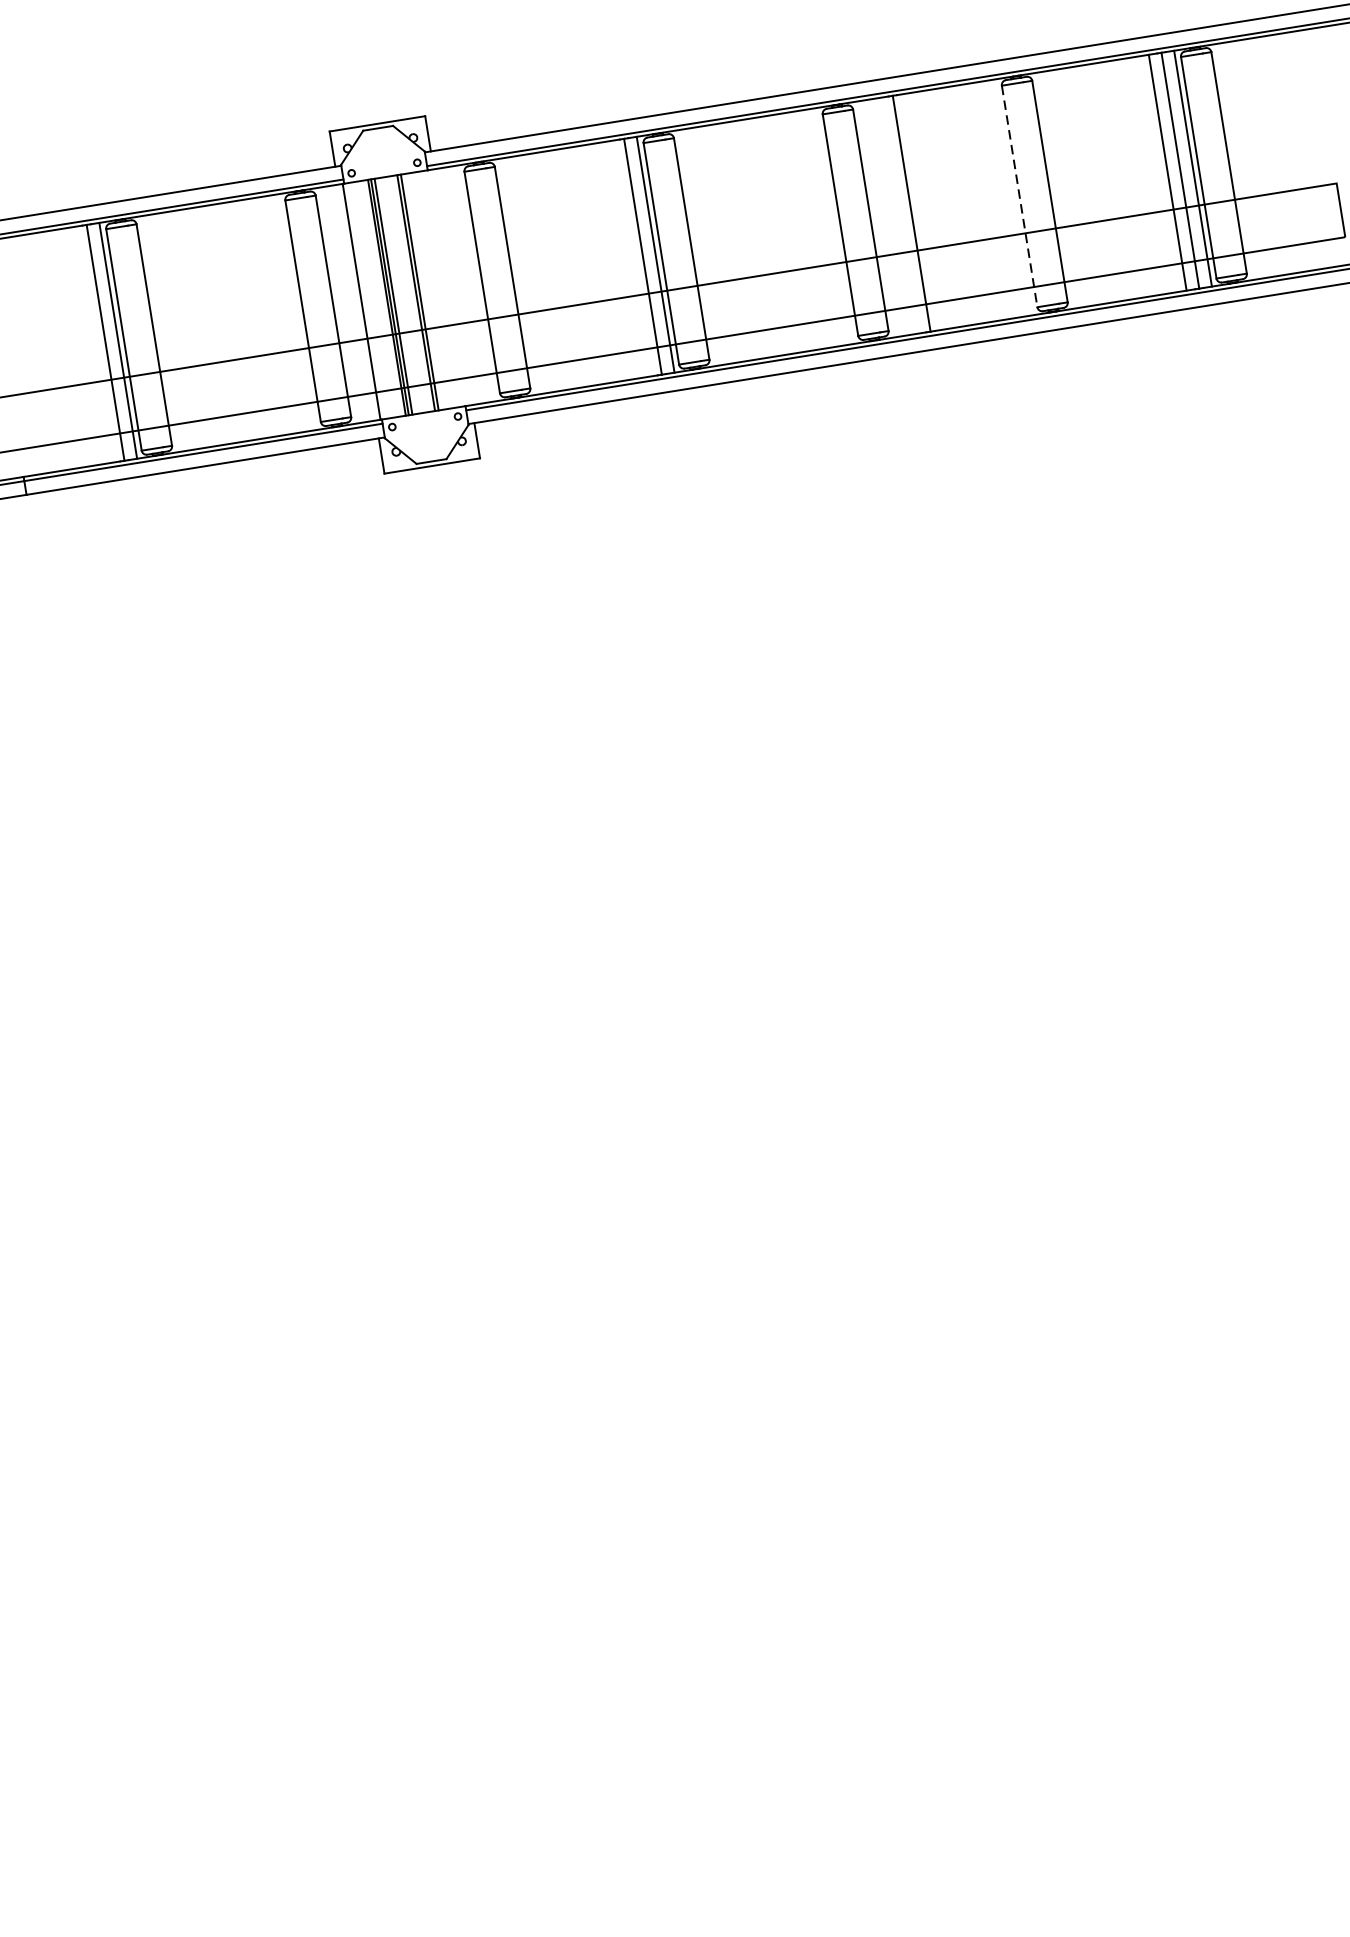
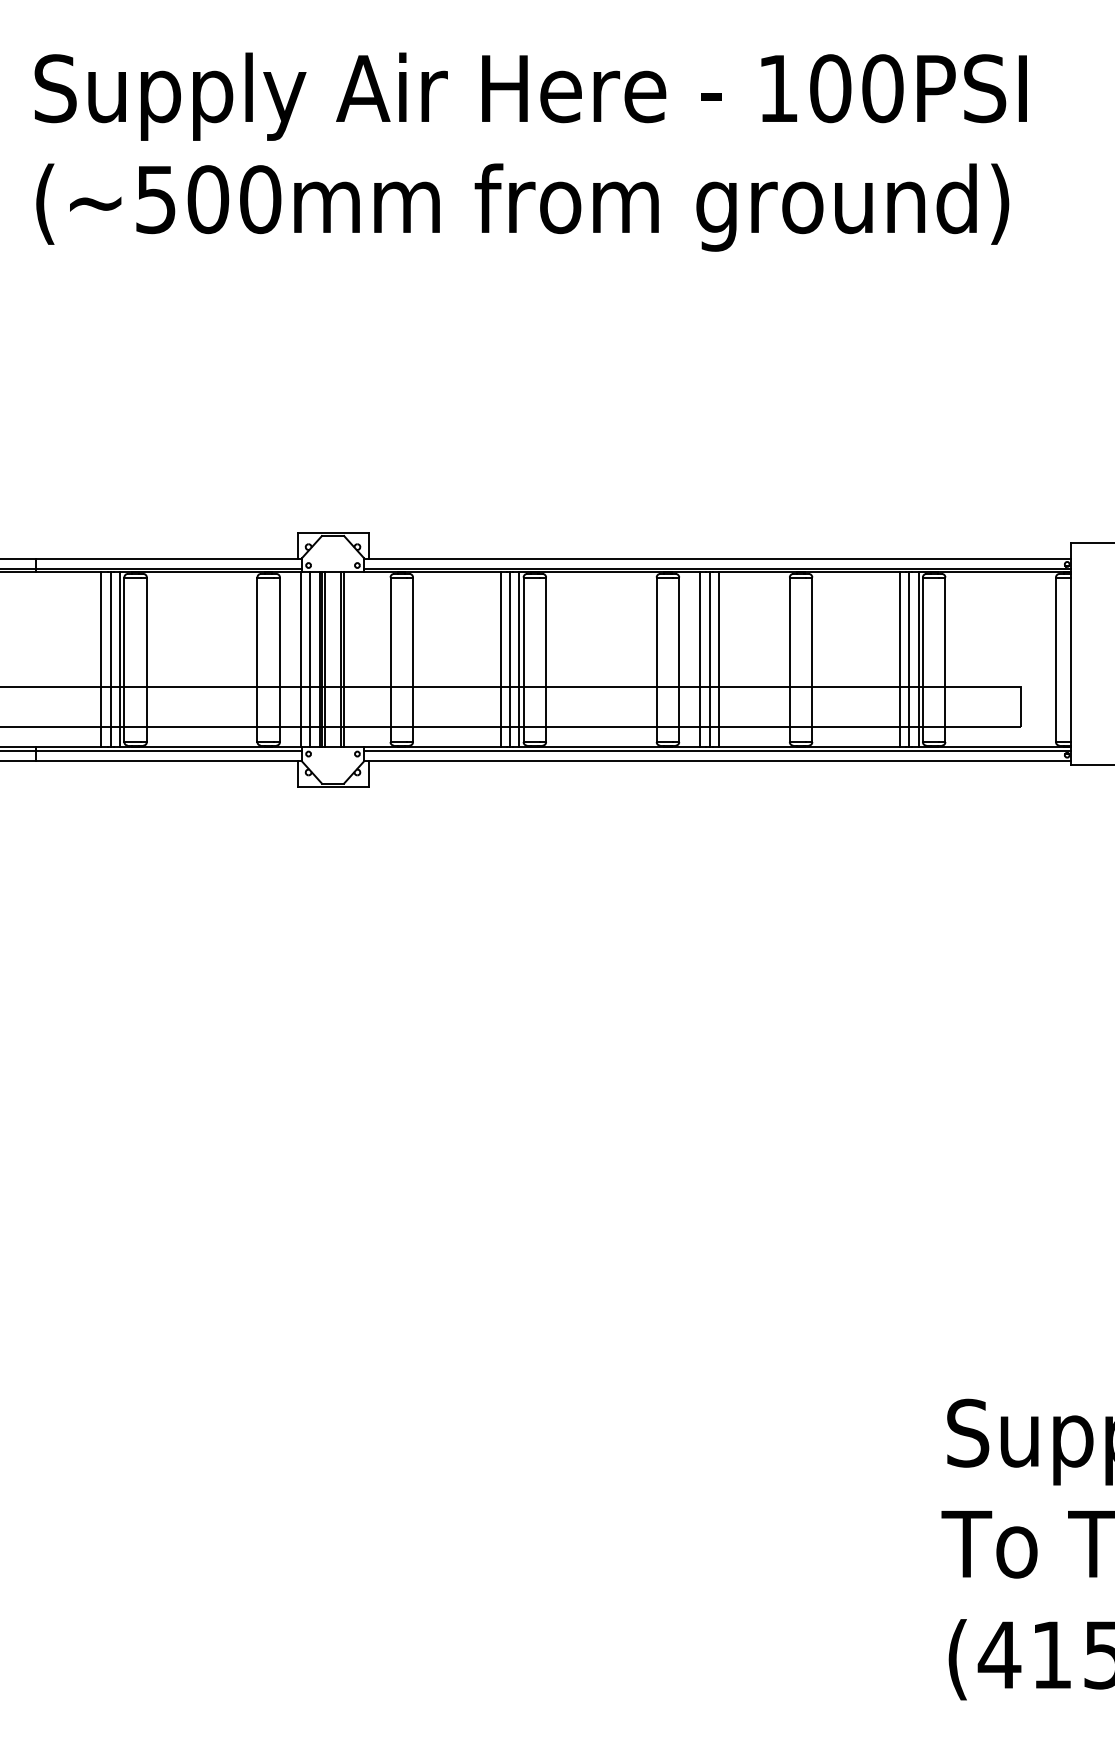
line: (1019, 197) -> (789, 660), dashed -> solid
line: (924, 211) -> (719, 659), added
line: (899, 215) -> (700, 659), added
line: (630, 258) -> (500, 659), added
line: (374, 299) -> (310, 659), added
line: (93, 344) -> (101, 659), added

